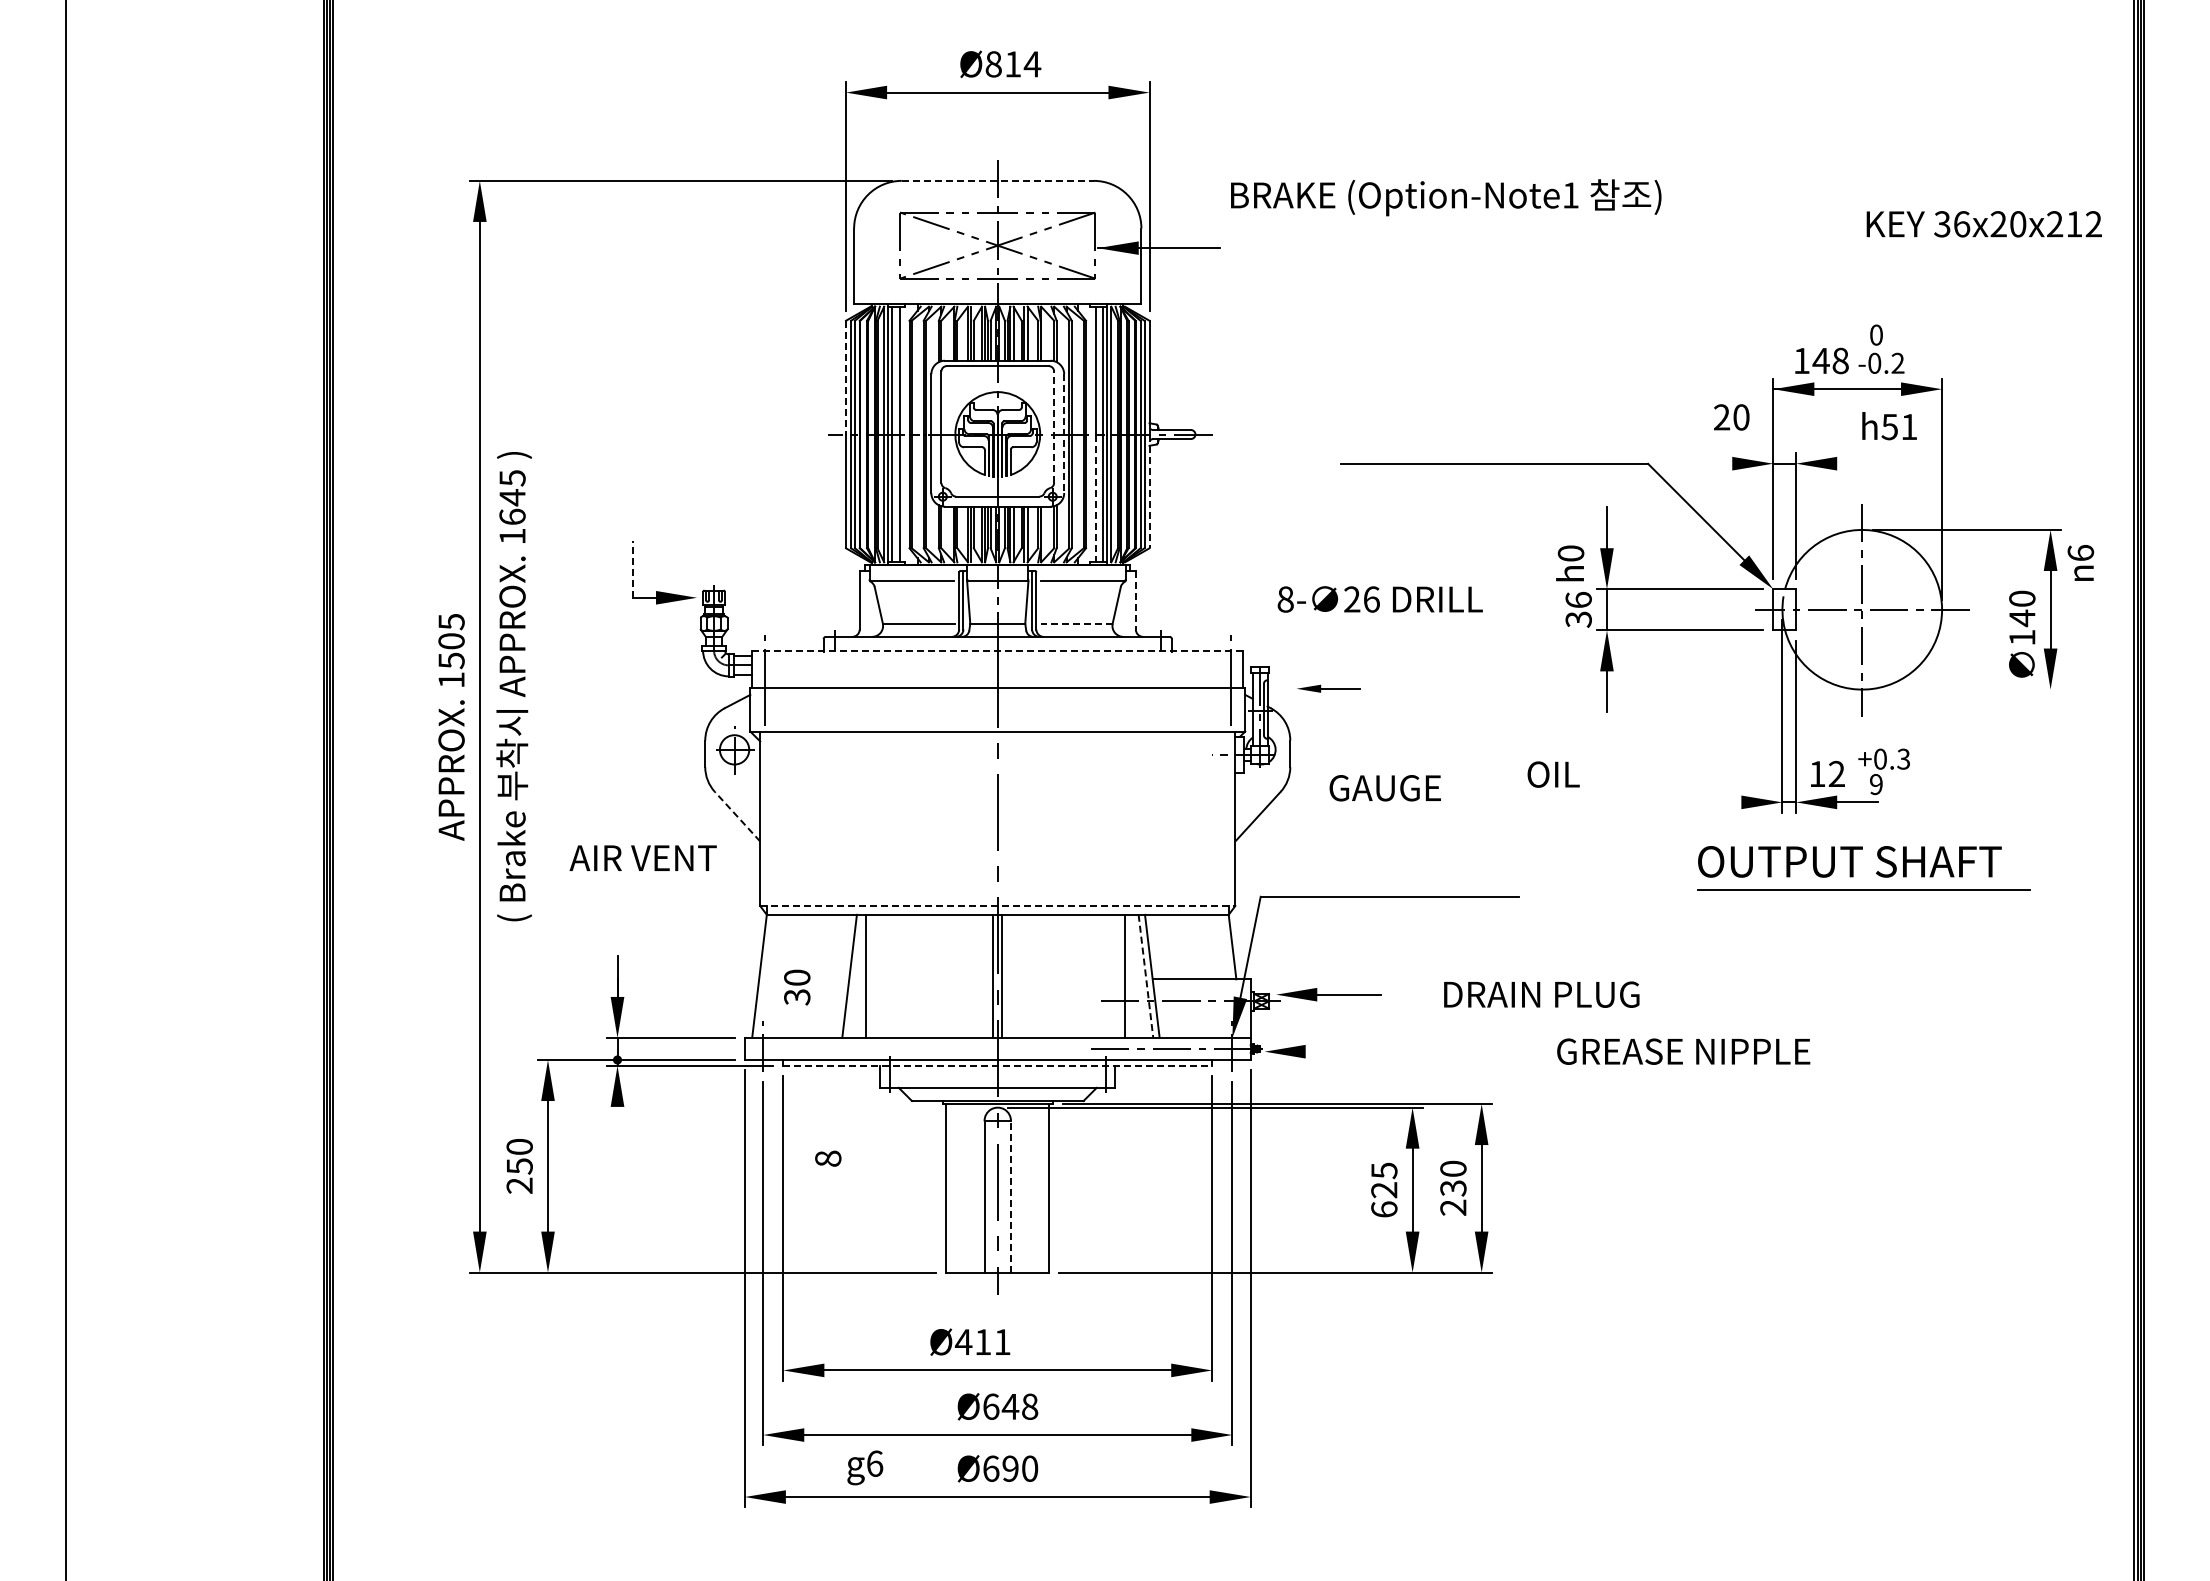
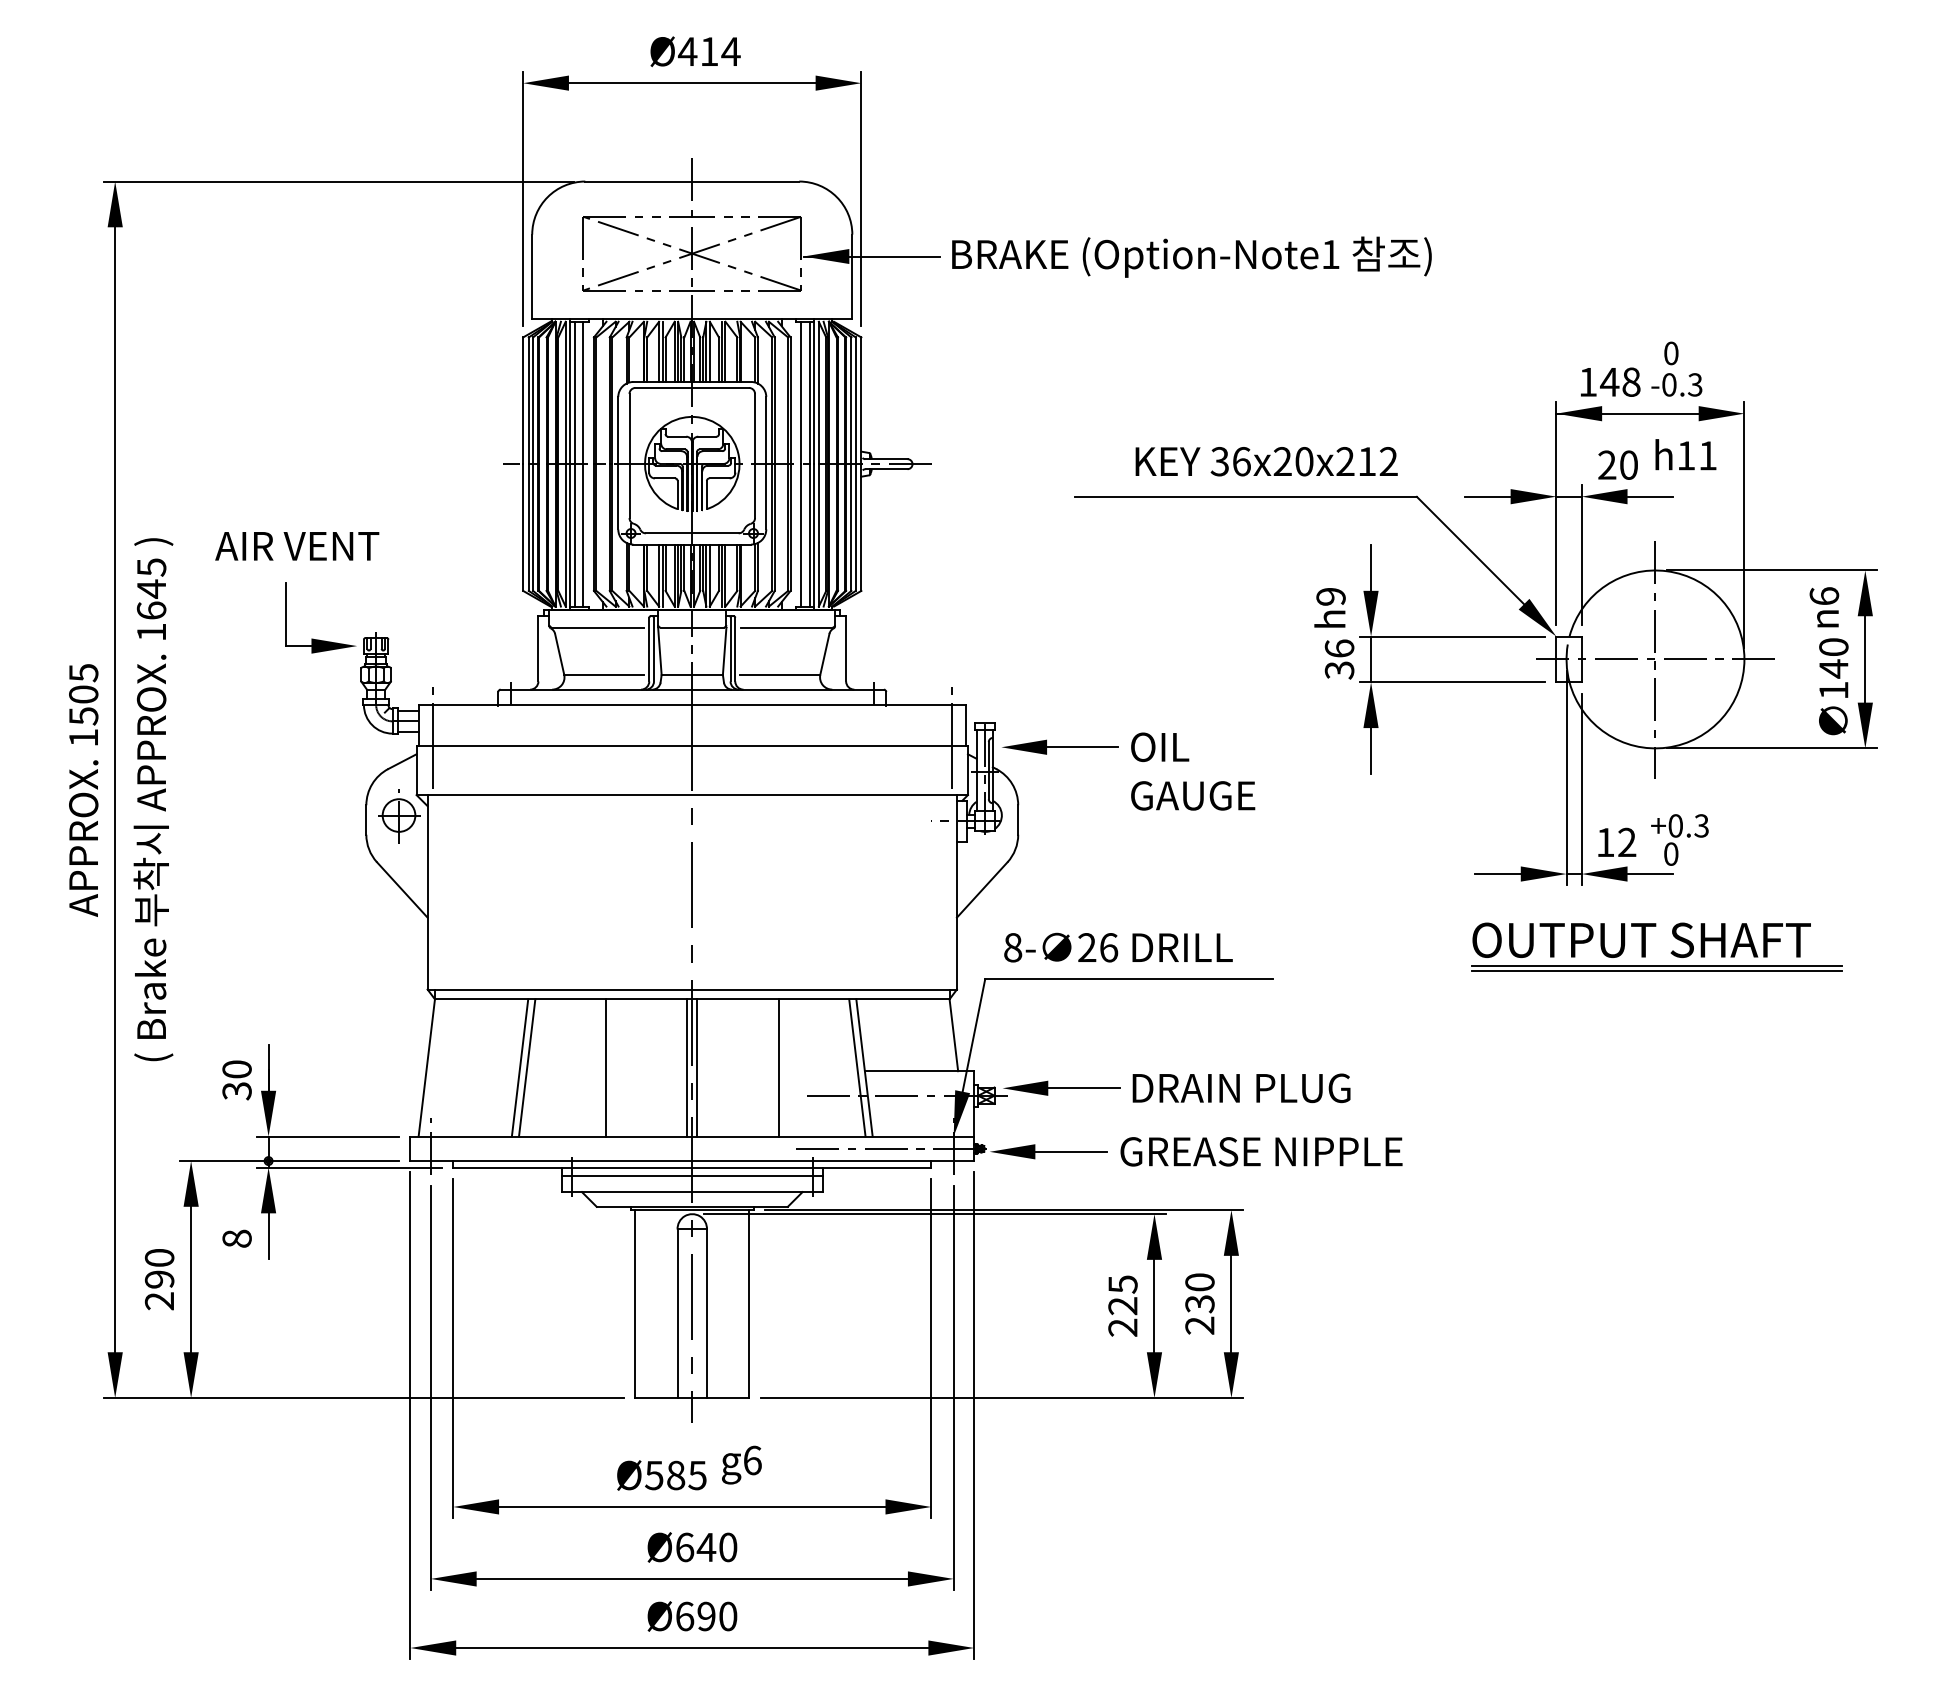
text: (993, 64) -> (687, 51), Ø814 -> Ø414
line: (997, 180) -> (691, 181), dashed -> solid
text: (1446, 197) -> (1192, 256), moved
text: (1983, 224) -> (1265, 461), moved
text: (1897, 363) -> (1694, 385), -0.2 -> -0.3
line: (846, 377) -> (523, 400), dashed -> solid
text: (1731, 417) -> (1617, 465), moved
line: (1054, 427) -> (755, 456), dashed -> solid
text: (1889, 427) -> (1685, 456), h51 -> h11
line: (1064, 434) -> (766, 464), dashed -> solid
line: (1711, 463) -> (1487, 496), added
line: (1857, 463) -> (1650, 496), added
line: (1149, 491) -> (861, 527), dashed -> solid
line: (1095, 498) -> (801, 535), dashed -> solid
text: (1571, 553) -> (1331, 596), h0 -> h9
text: (2080, 562) -> (1823, 606), moved
line: (632, 568) -> (285, 613), dashed -> solid
text: (1379, 599) -> (1117, 947), moved
line: (1135, 600) -> (845, 649), dashed -> solid
line: (1076, 623) -> (779, 674), dashed -> solid
line: (997, 650) -> (691, 704), dashed -> solid
text: (513, 686) -> (152, 799), moved
part: (1328, 688) -> (1060, 747), size x1.67
line: (1966, 689) -> (1771, 748), added
text: (1553, 774) -> (1159, 747), moved
text: (1876, 784) -> (1671, 854), 9 -> 0
text: (1384, 788) -> (1192, 796), moved
line: (1720, 802) -> (1497, 874), added
line: (737, 816) -> (402, 889), dashed -> solid
text: (642, 857) -> (296, 545), moved
line: (1863, 884) -> (1656, 965), added
line: (997, 906) -> (691, 990), dashed -> solid
line: (842, 976) -> (519, 1068), added
line: (866, 976) -> (606, 1068), moved
line: (1125, 976) -> (778, 1068), moved
line: (1146, 976) -> (857, 1068), dashed -> solid
text: (797, 987) -> (237, 1080), moved
text: (1541, 994) -> (1241, 1088), moved
line: (1337, 1051) -> (1070, 1151), added
text: (1683, 1051) -> (1261, 1151), moved
line: (998, 1065) -> (693, 1167), dashed -> solid
line: (997, 1073) -> (691, 1176), added
line: (617, 1126) -> (268, 1235), added
text: (828, 1158) -> (237, 1238), moved
text: (519, 1166) -> (159, 1279), 250 -> 290
line: (1010, 1196) -> (706, 1313), dashed -> solid
text: (1384, 1209) -> (1123, 1327), 625 -> 225
text: (982, 1342) -> (675, 1475), Ø411 -> Ø585
text: (1030, 1406) -> (728, 1547), Ø648 -> Ø640
text: (865, 1467) -> (742, 1464), moved

